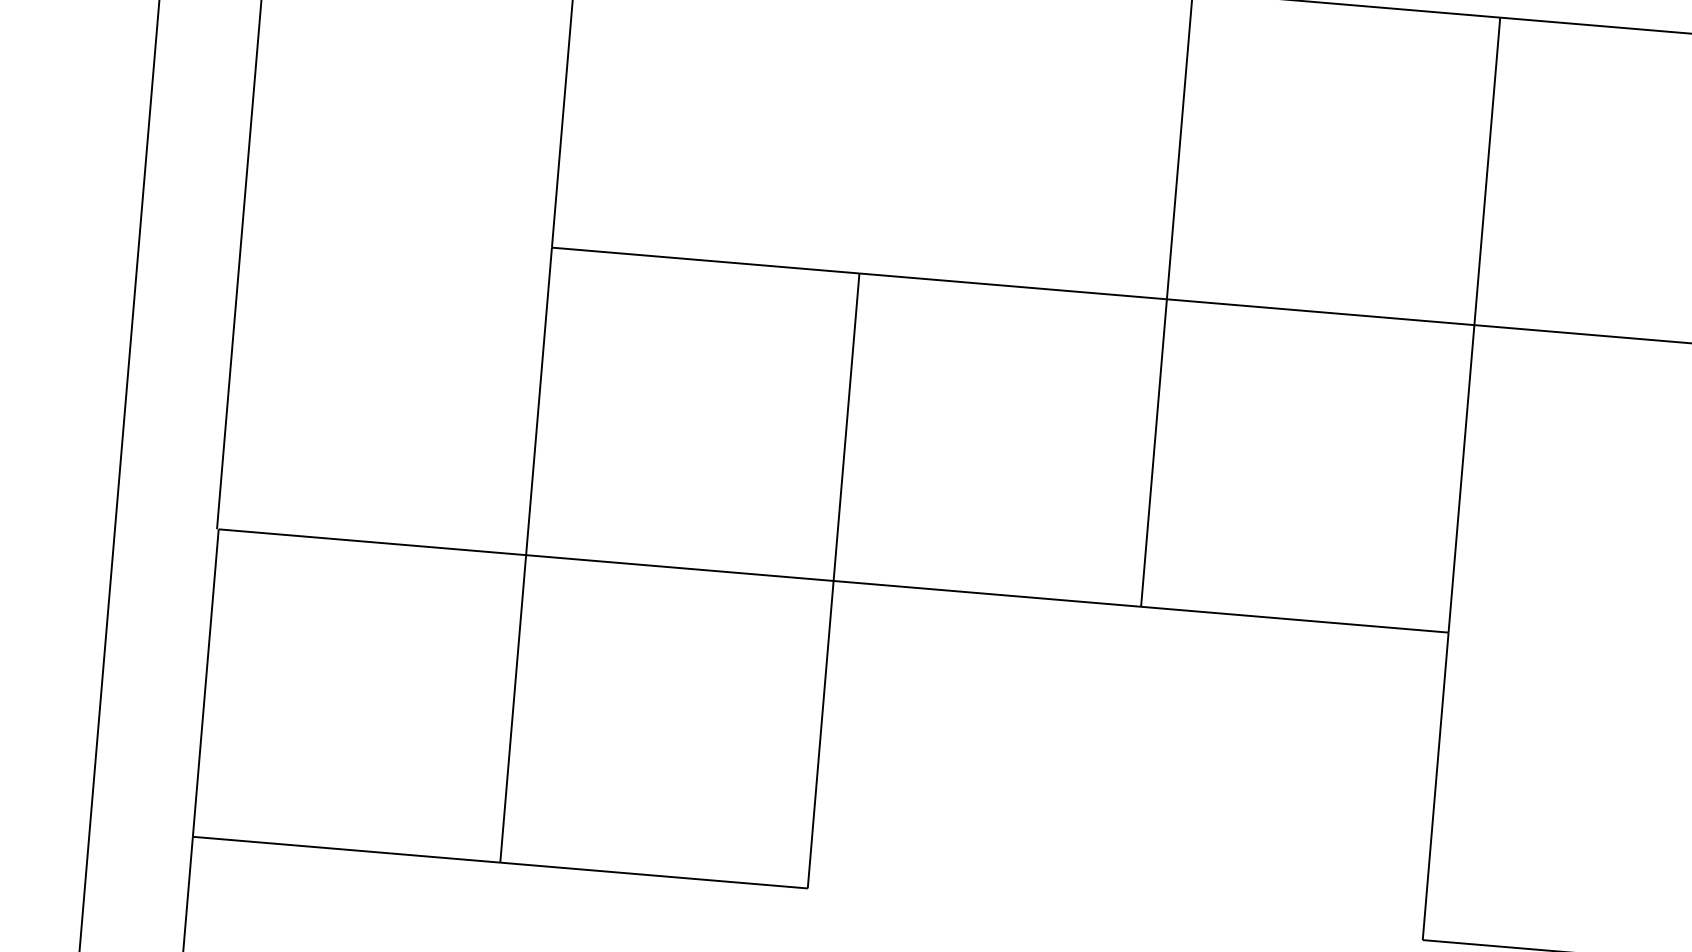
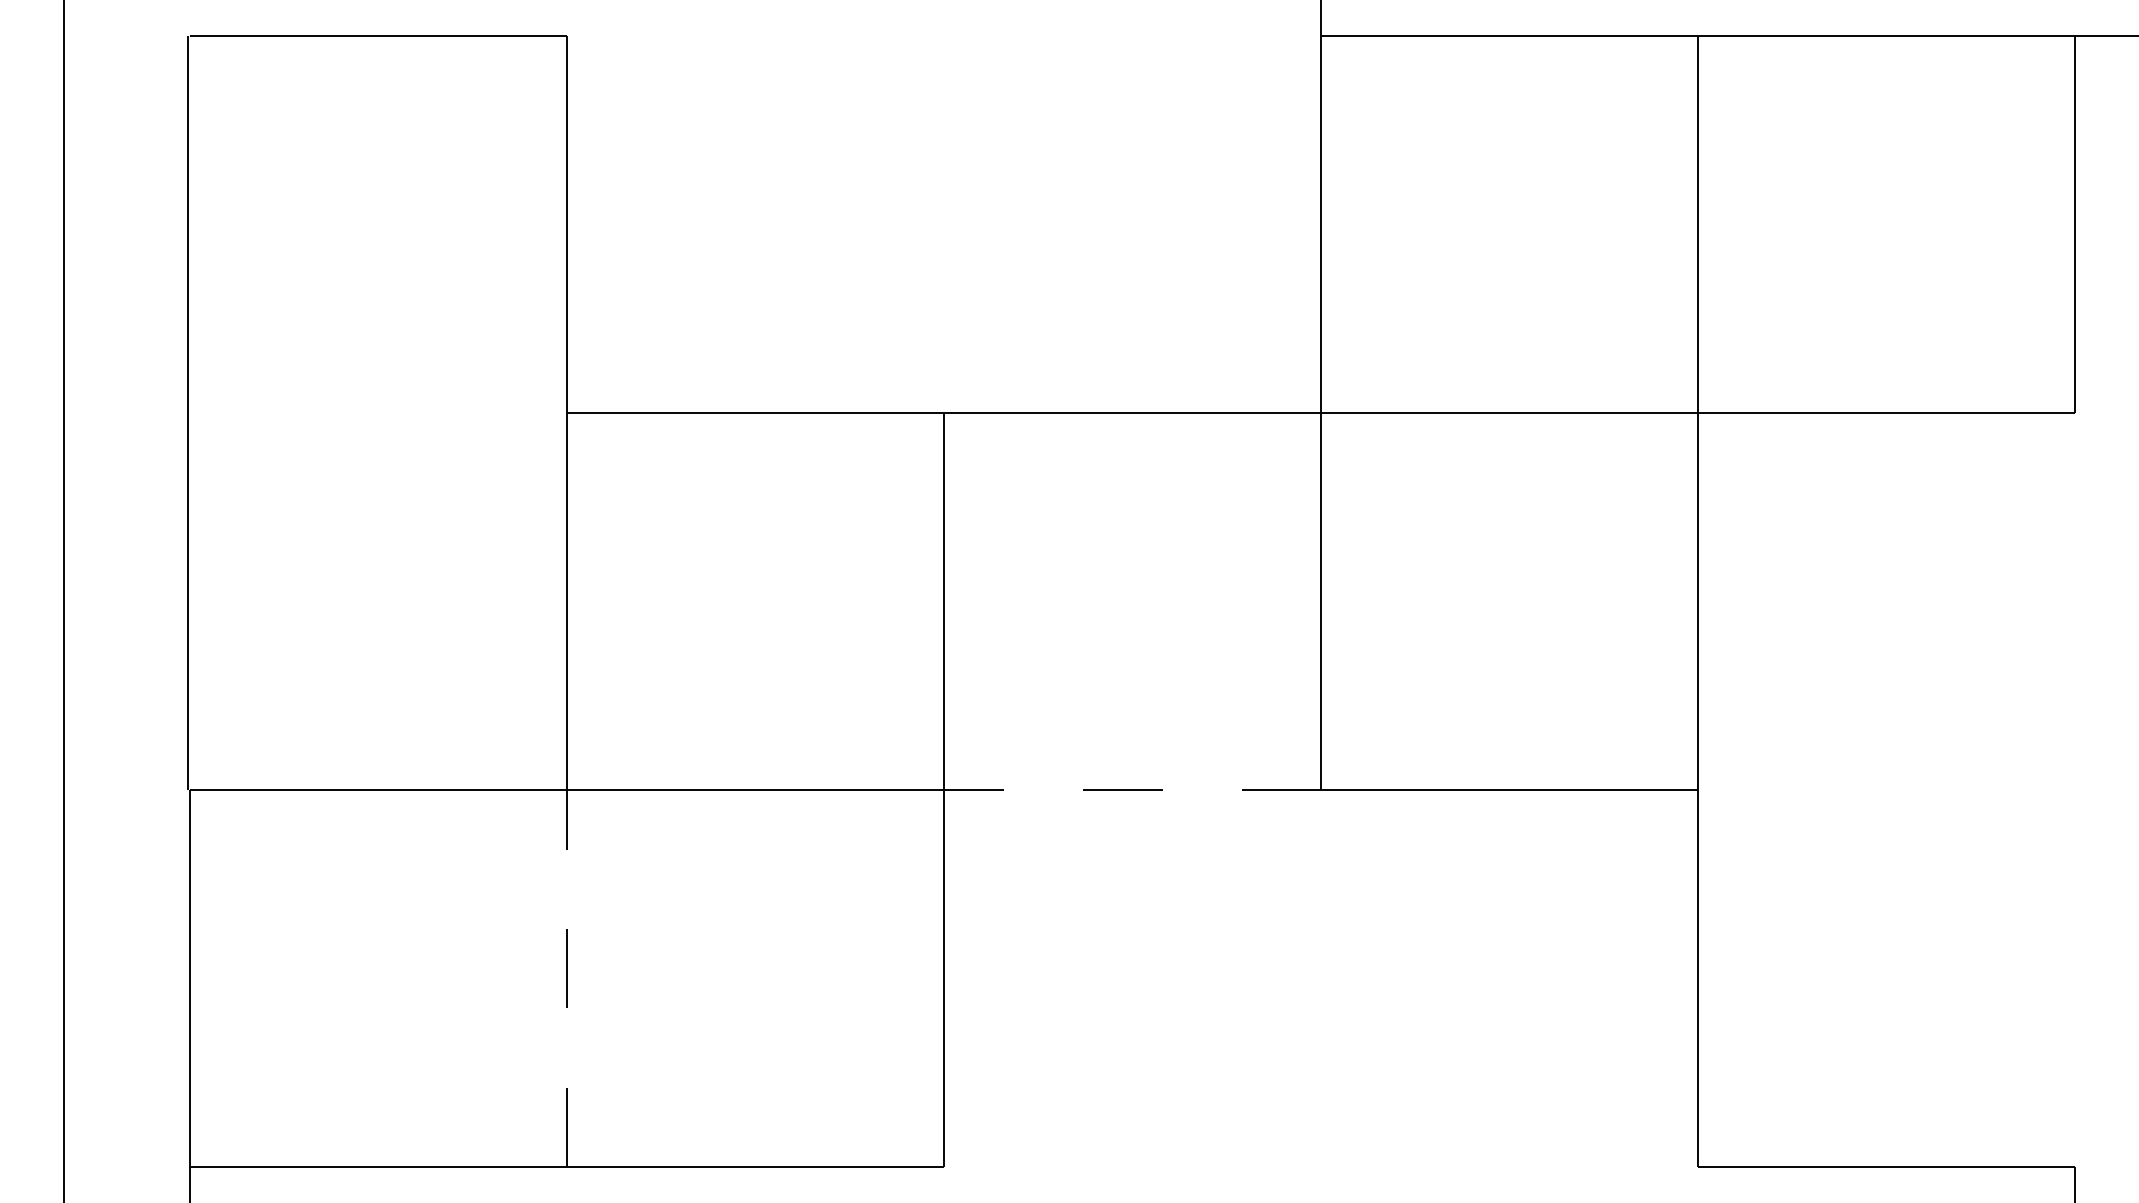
line: (987, 593) -> (1132, 789), solid -> dashed
line: (513, 708) -> (567, 977), solid -> dashed

